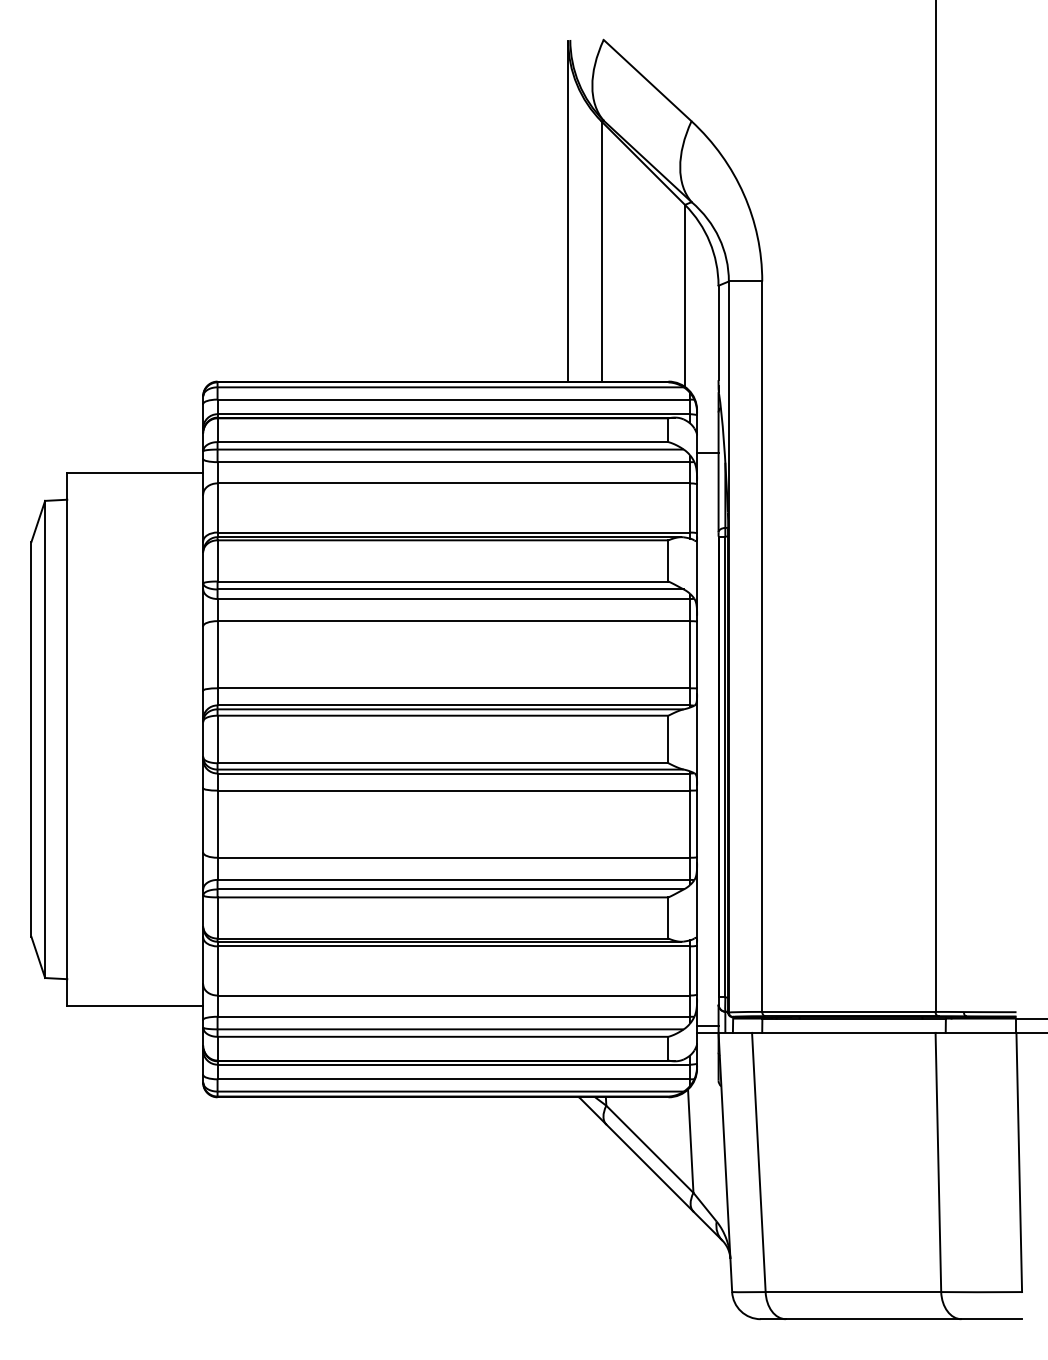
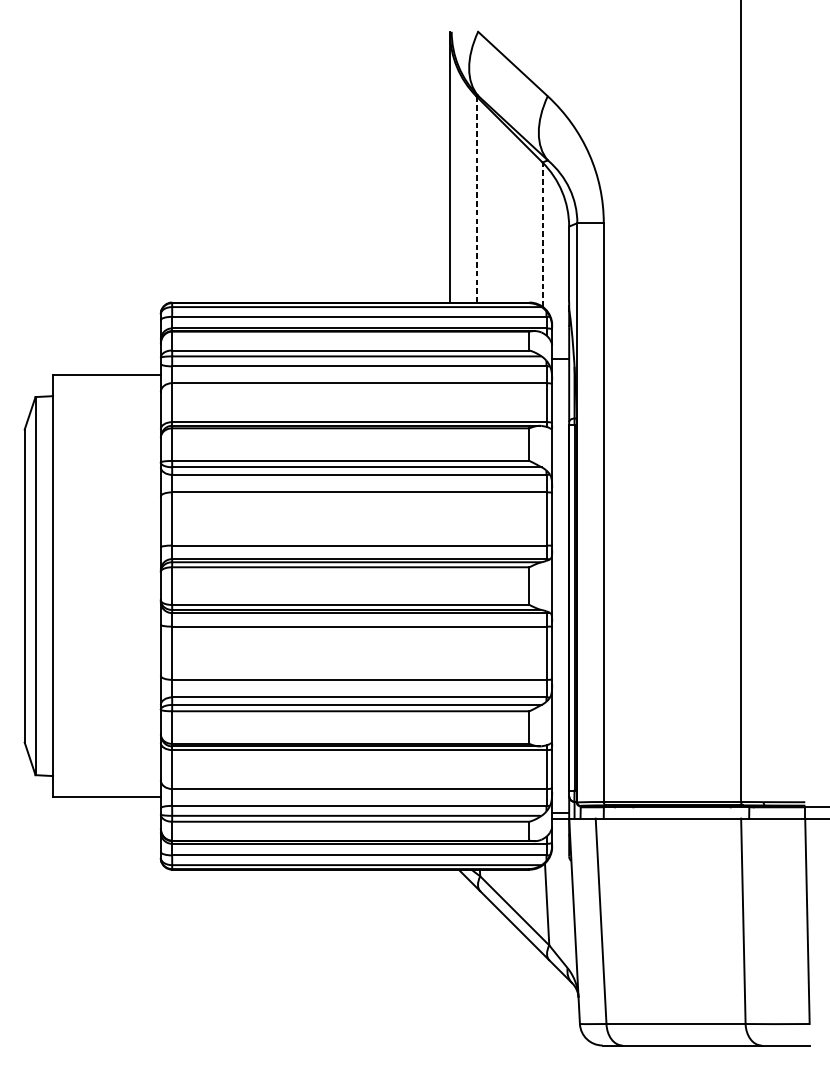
line: (601, 251) -> (476, 199), solid -> dashed
line: (685, 295) -> (542, 234), solid -> dashed

